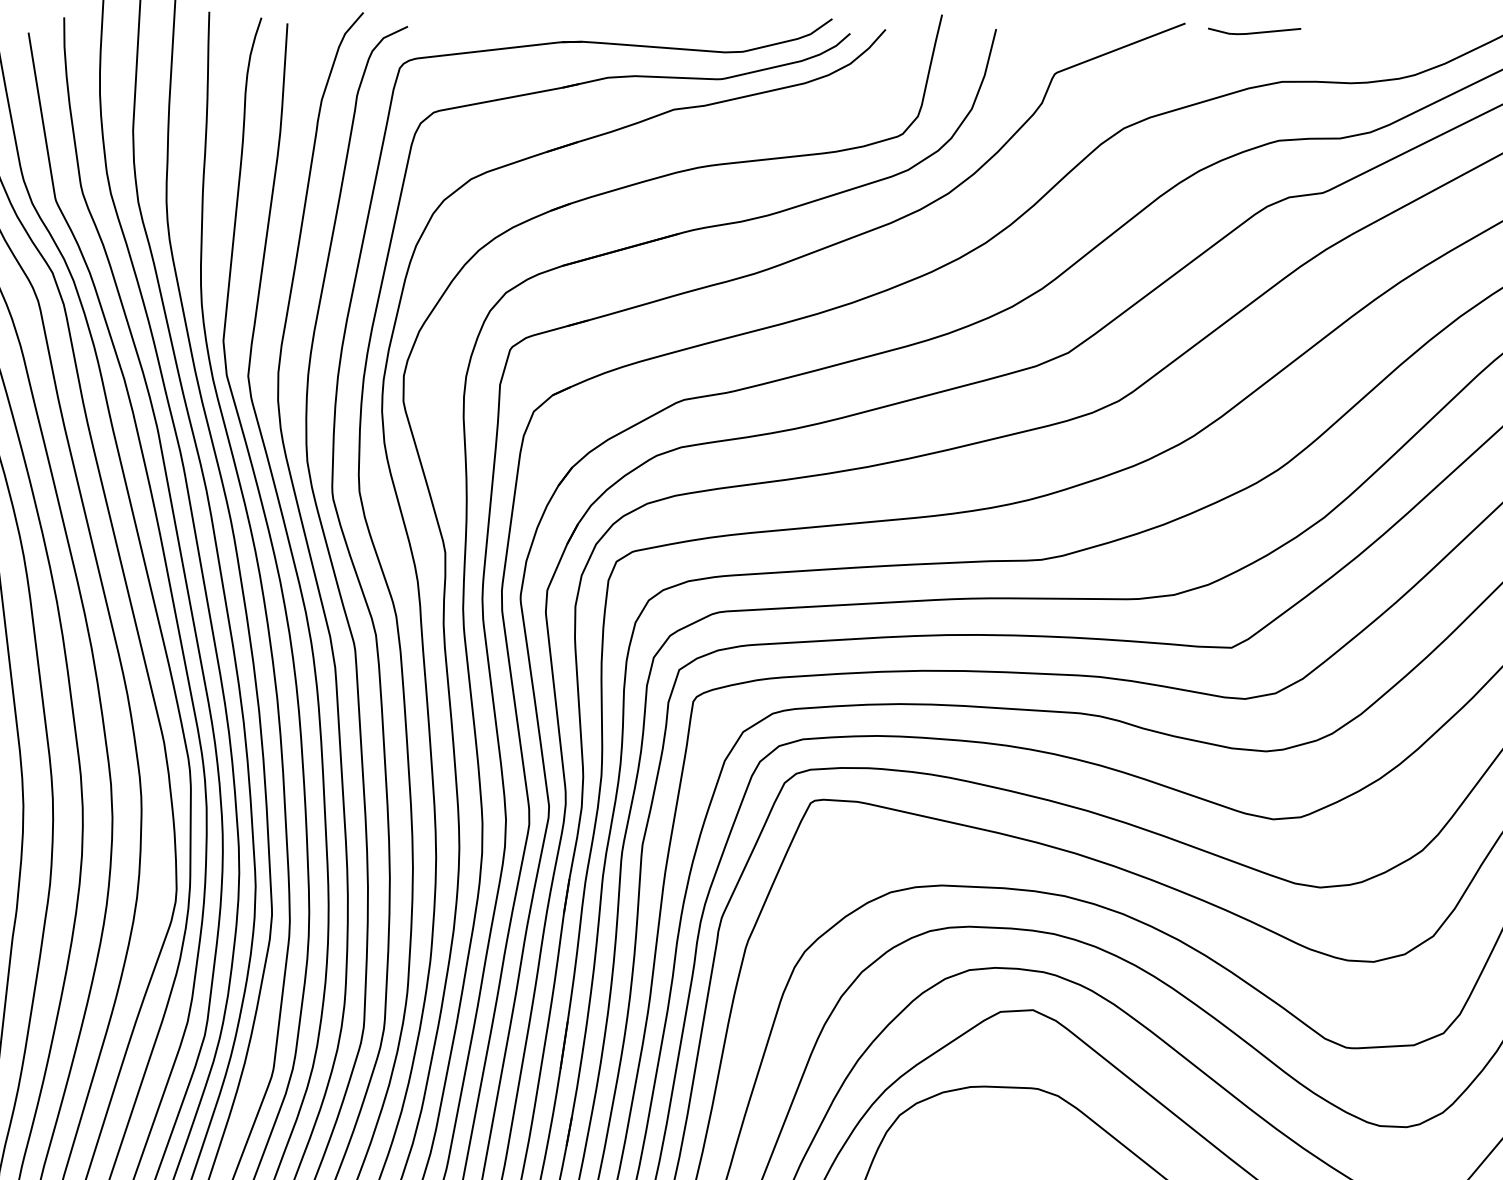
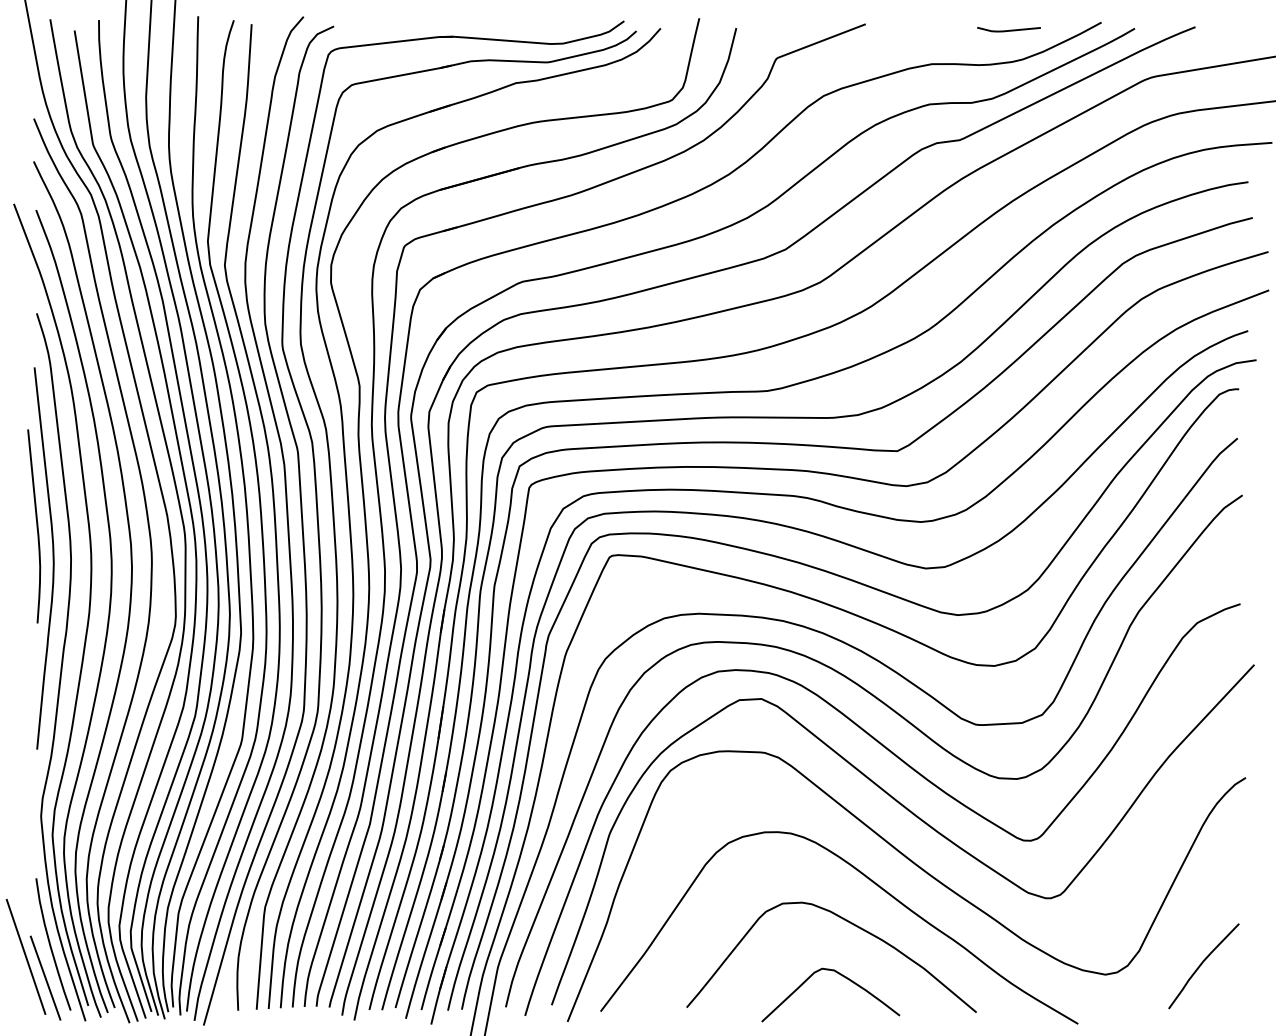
line: (1255, 31) -> (1009, 29), moved

